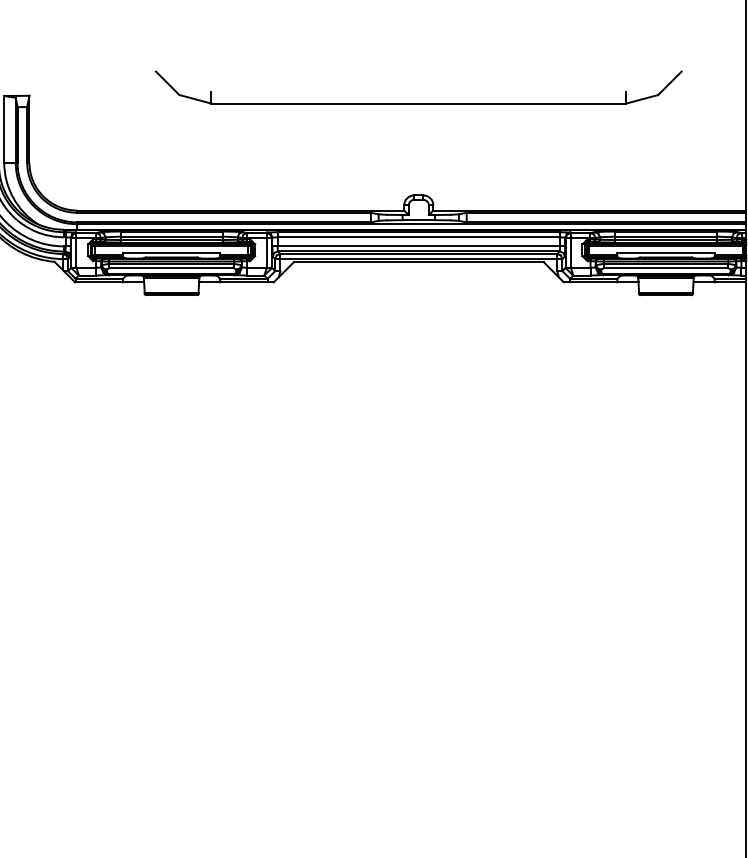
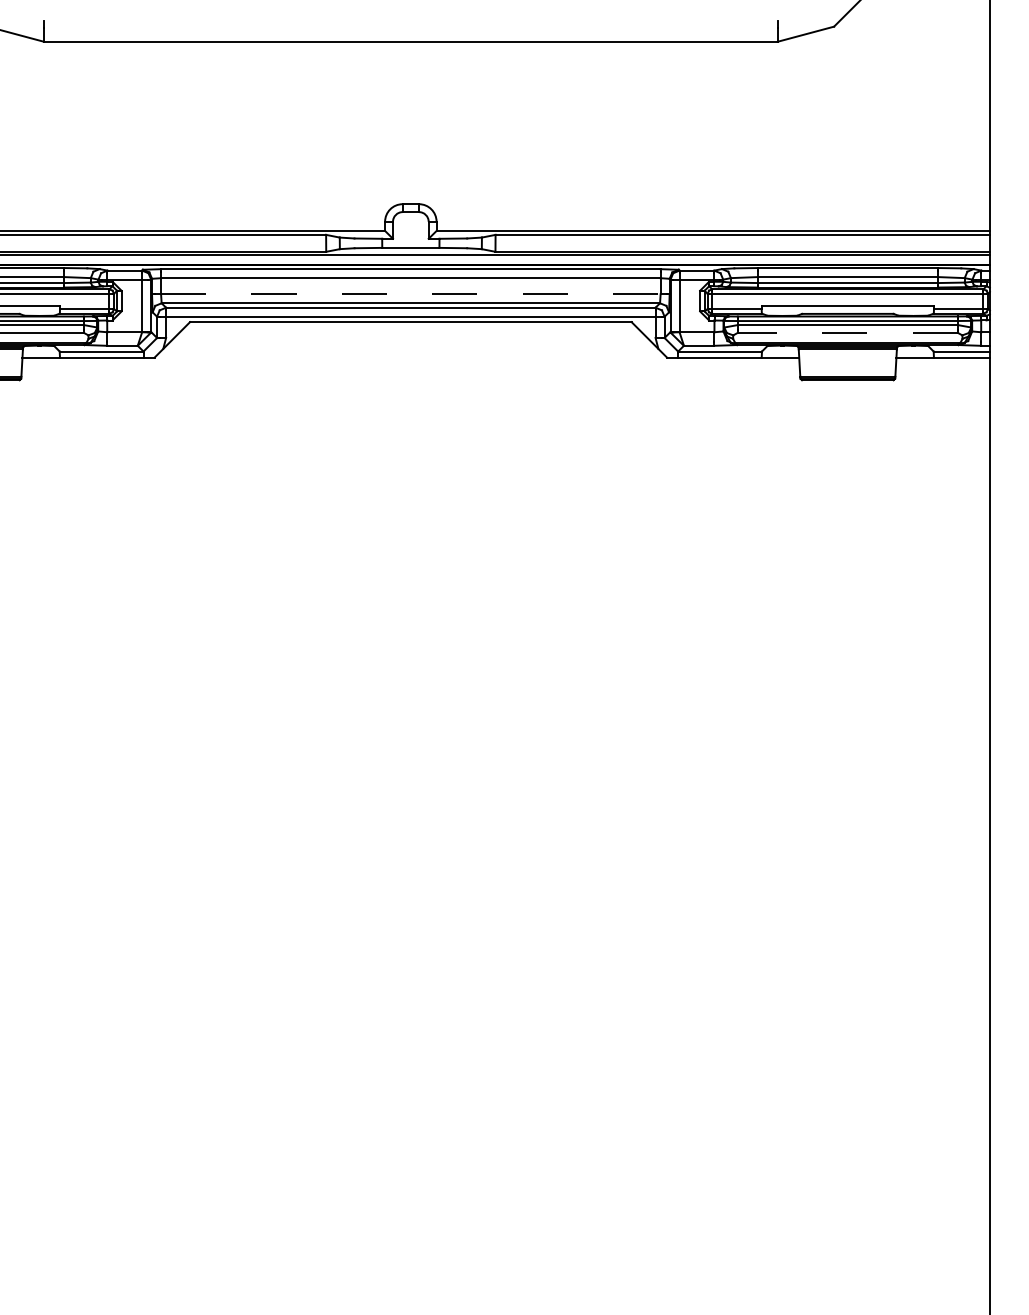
line: (419, 246) -> (412, 294), solid -> dashed
line: (665, 268) -> (846, 333), solid -> dashed

